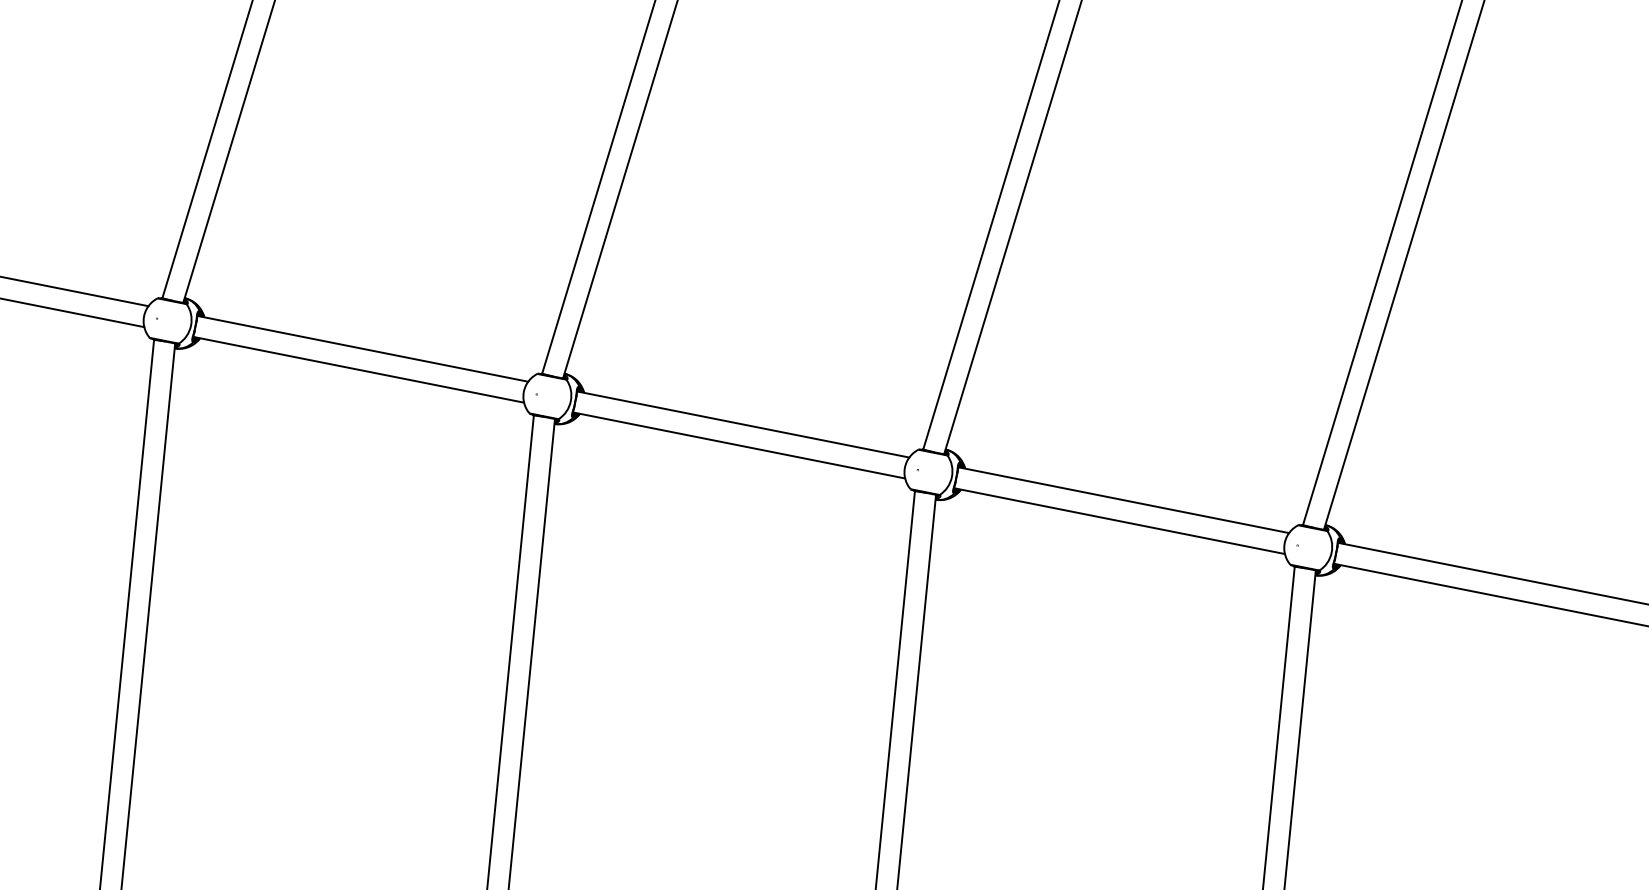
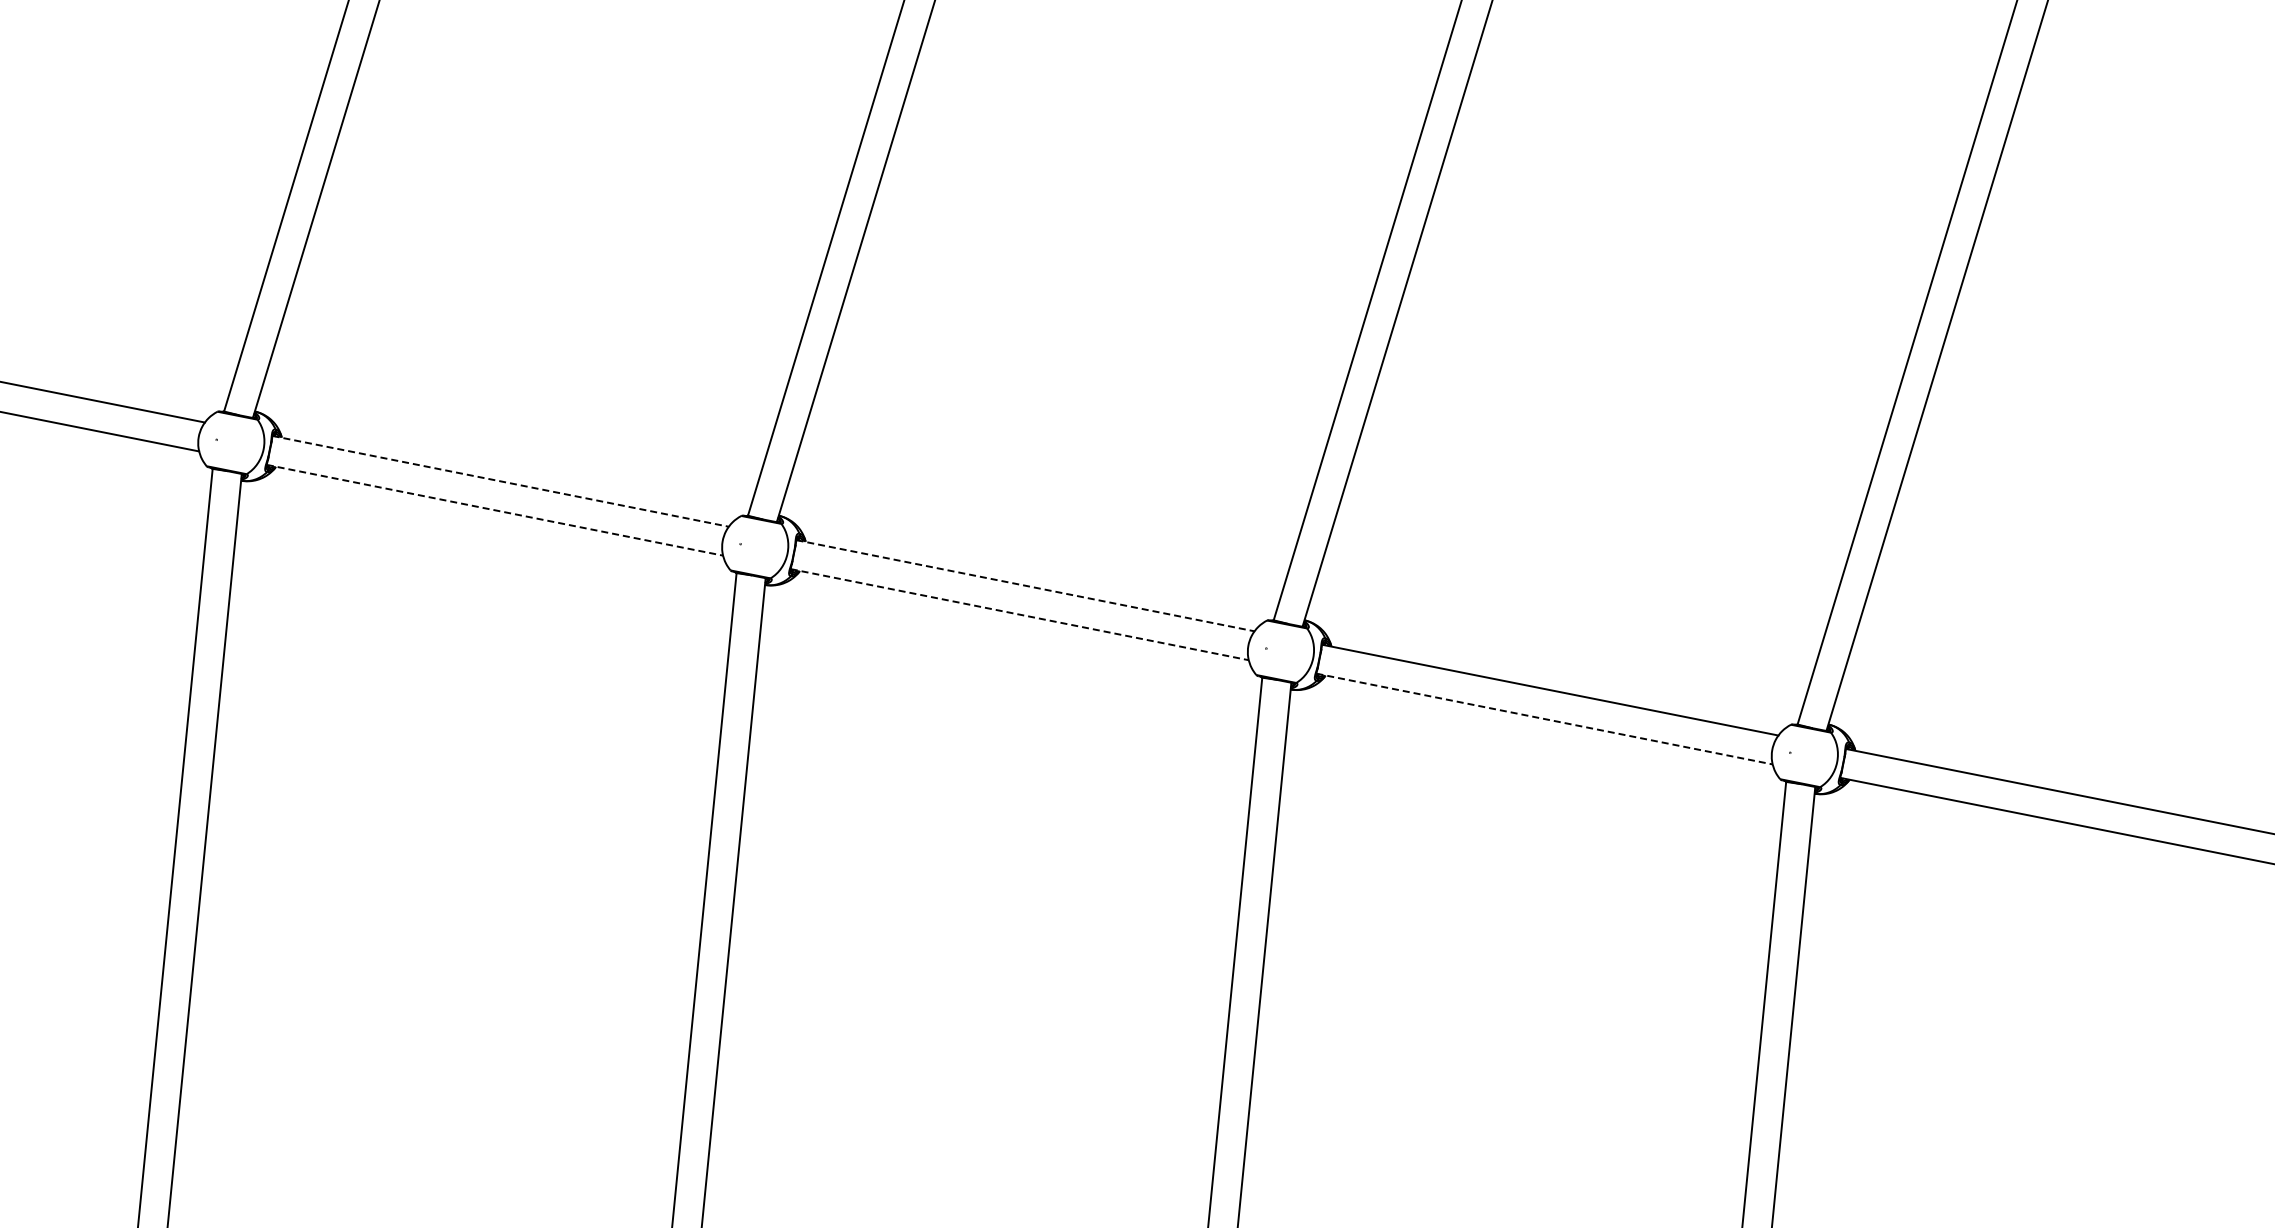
line: (362, 348) -> (500, 481), solid -> dashed
line: (358, 369) -> (494, 510), solid -> dashed
line: (743, 424) -> (1025, 585), solid -> dashed
line: (738, 445) -> (1019, 614), solid -> dashed
line: (1119, 521) -> (1544, 719), solid -> dashed

